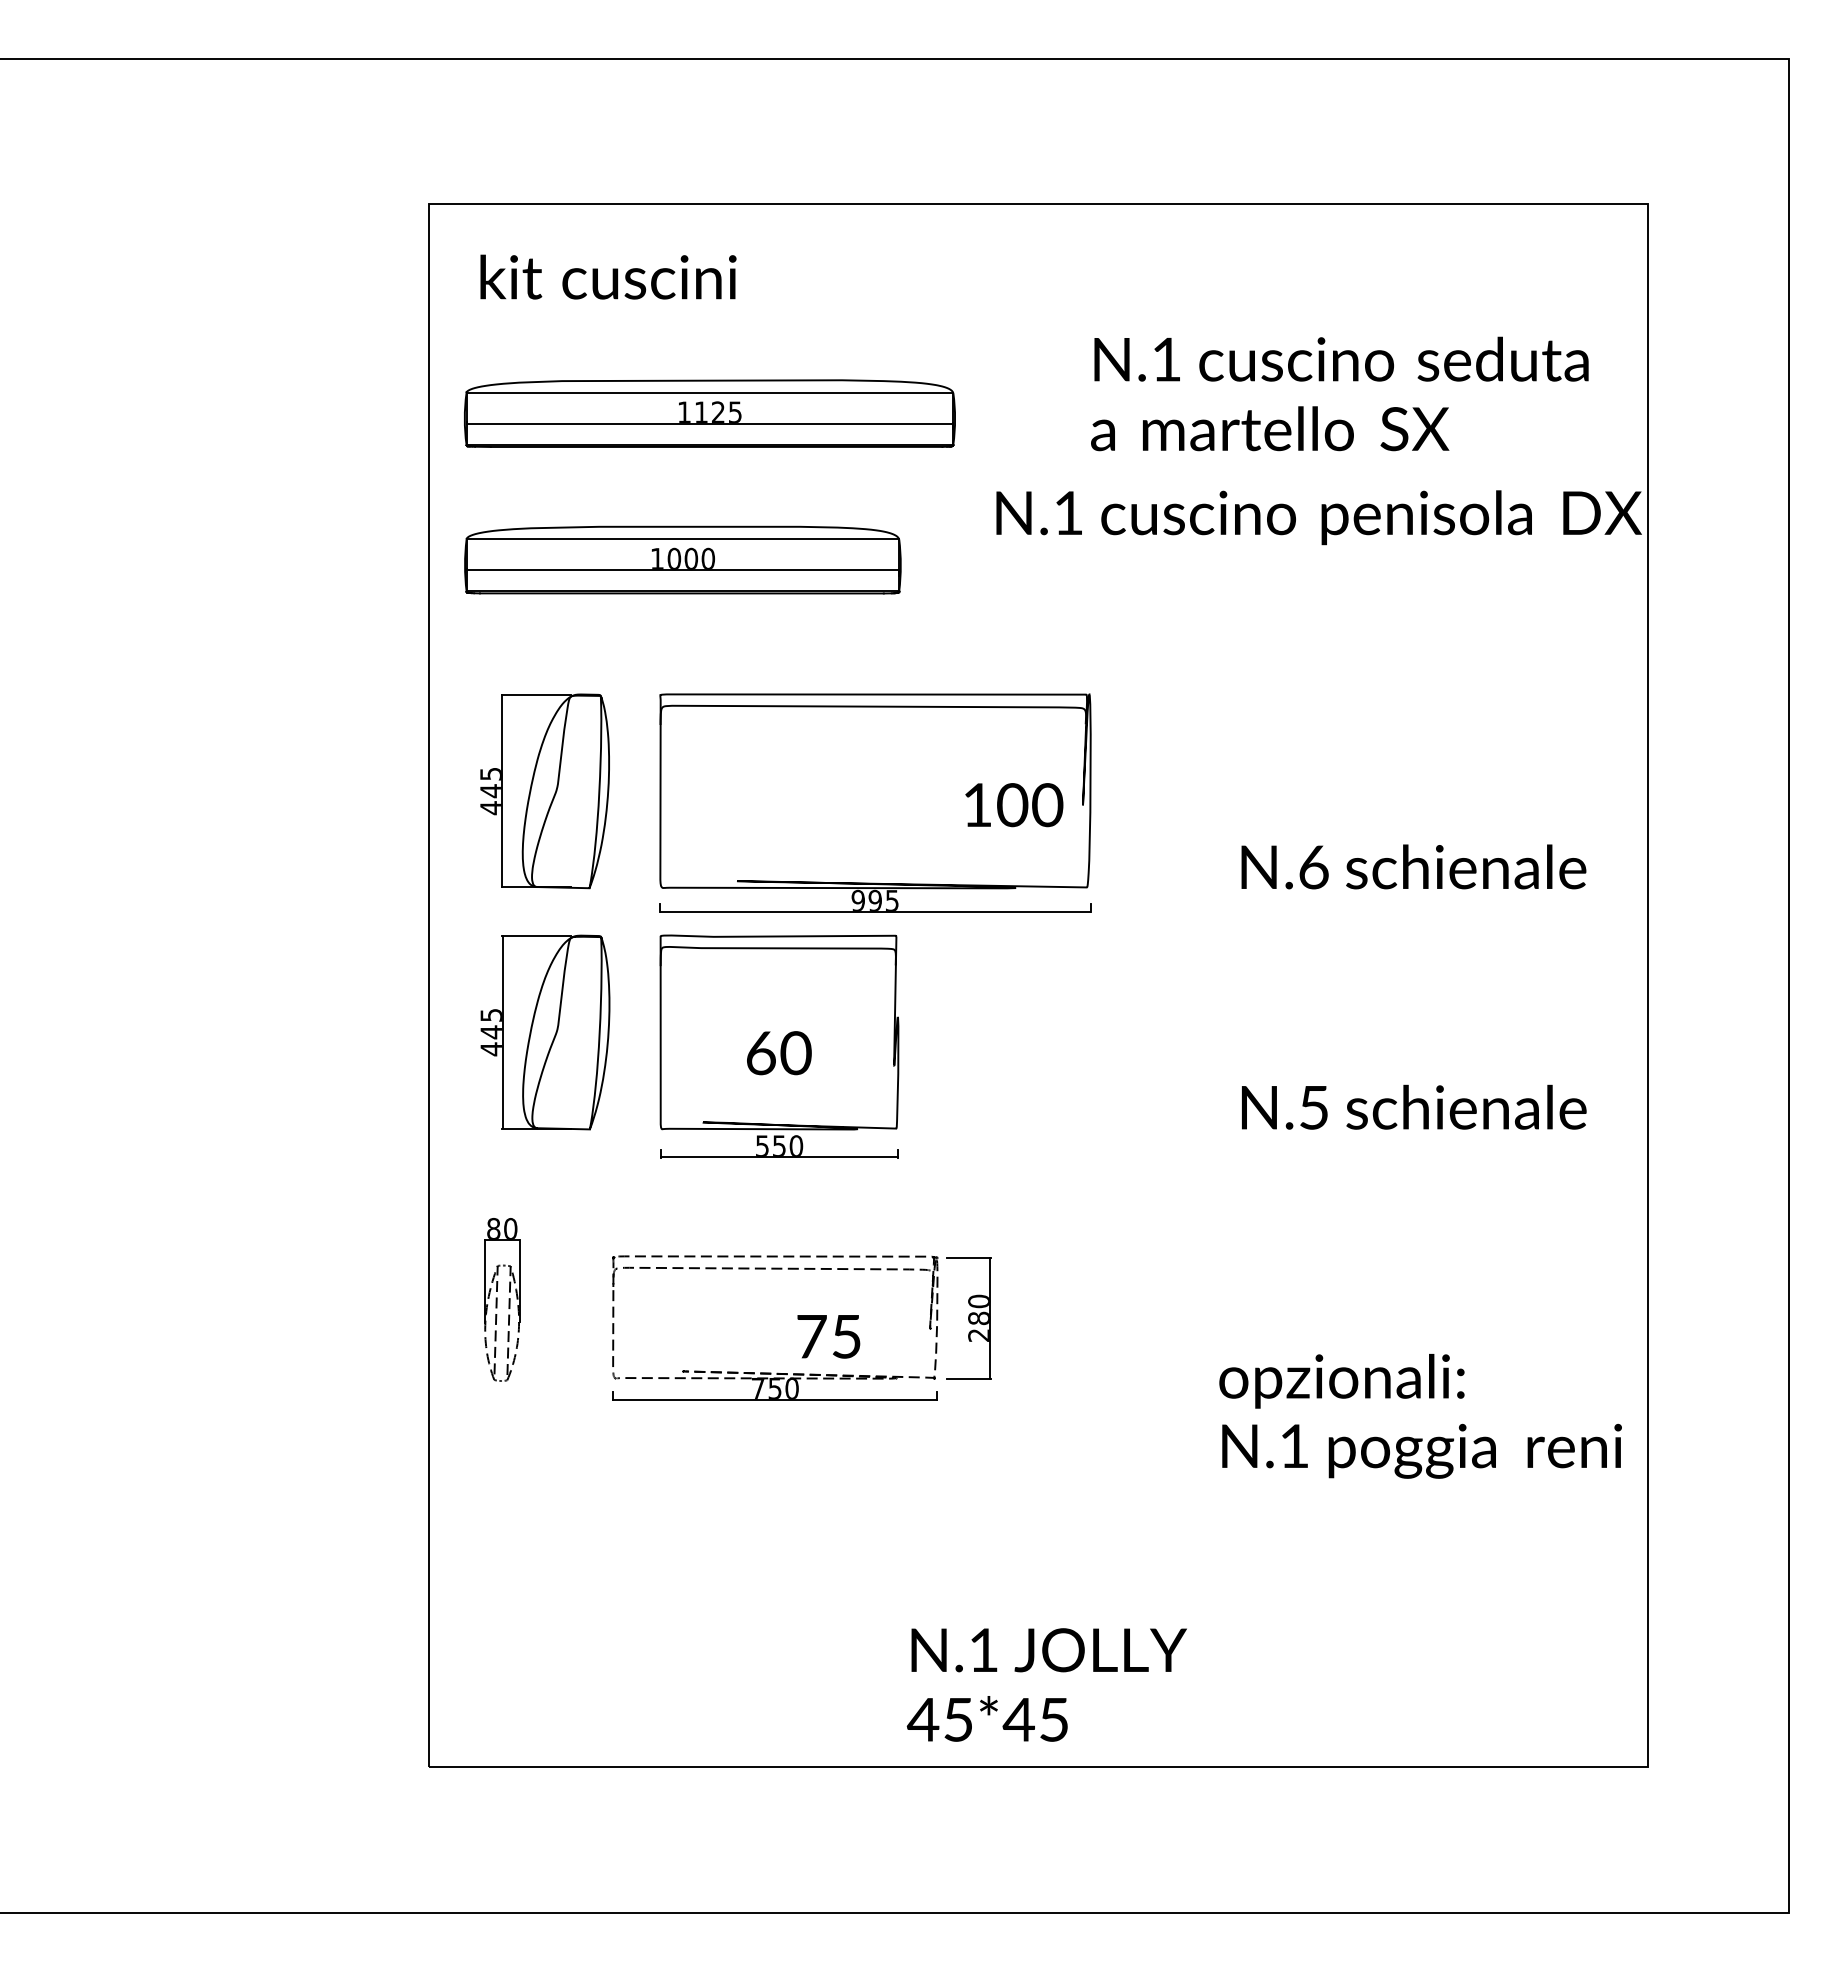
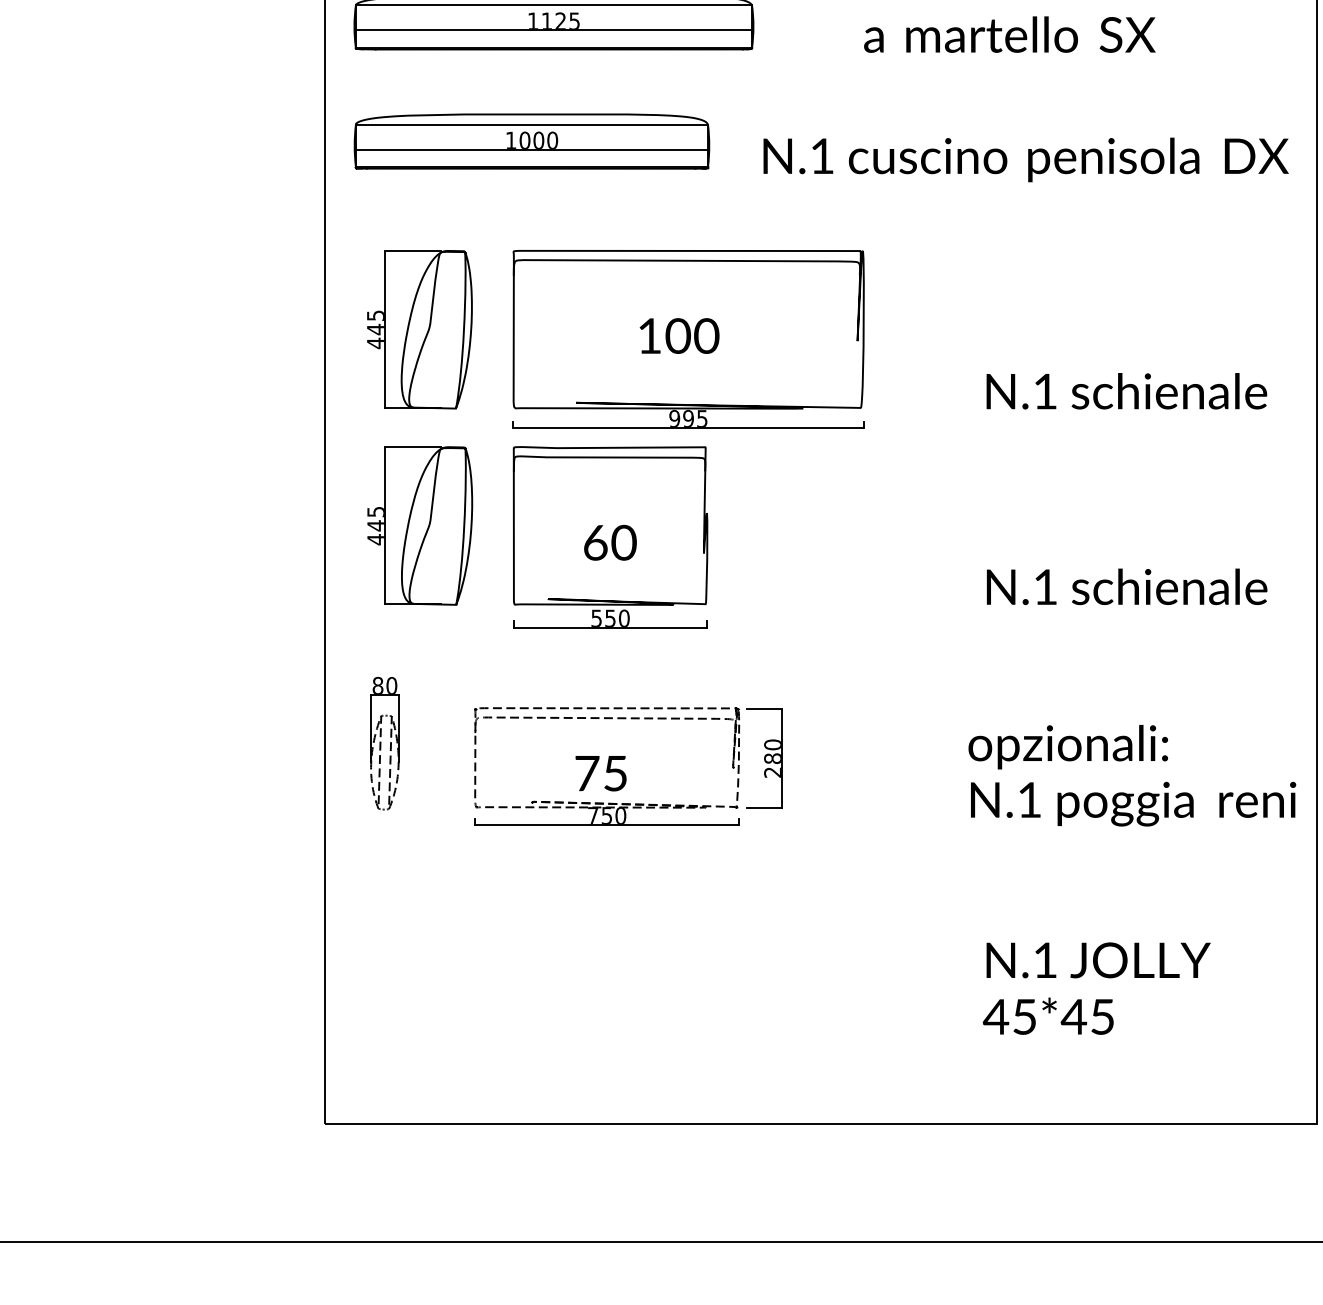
text: (1318, 517) -> (1025, 159), moved
text: (1014, 805) -> (679, 336), moved
text: (1313, 867) -> (1045, 391), N.6 -> N.1
text: (1313, 1107) -> (1045, 587), N.5 -> N.1
text: (828, 1336) -> (600, 773), moved
text: (1420, 1416) -> (1132, 775), moved
text: (1046, 1684) -> (1096, 988), moved

